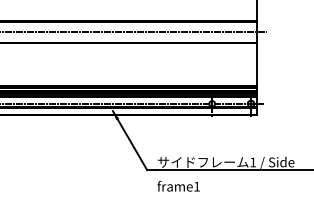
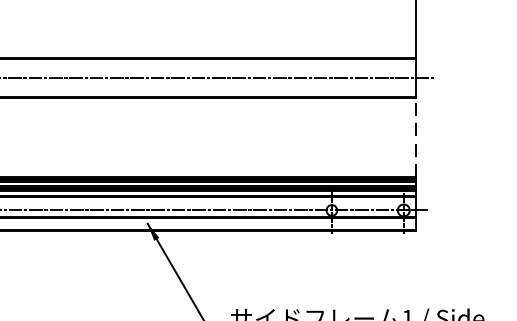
line: (257, 64) -> (415, 137), solid -> dashed

